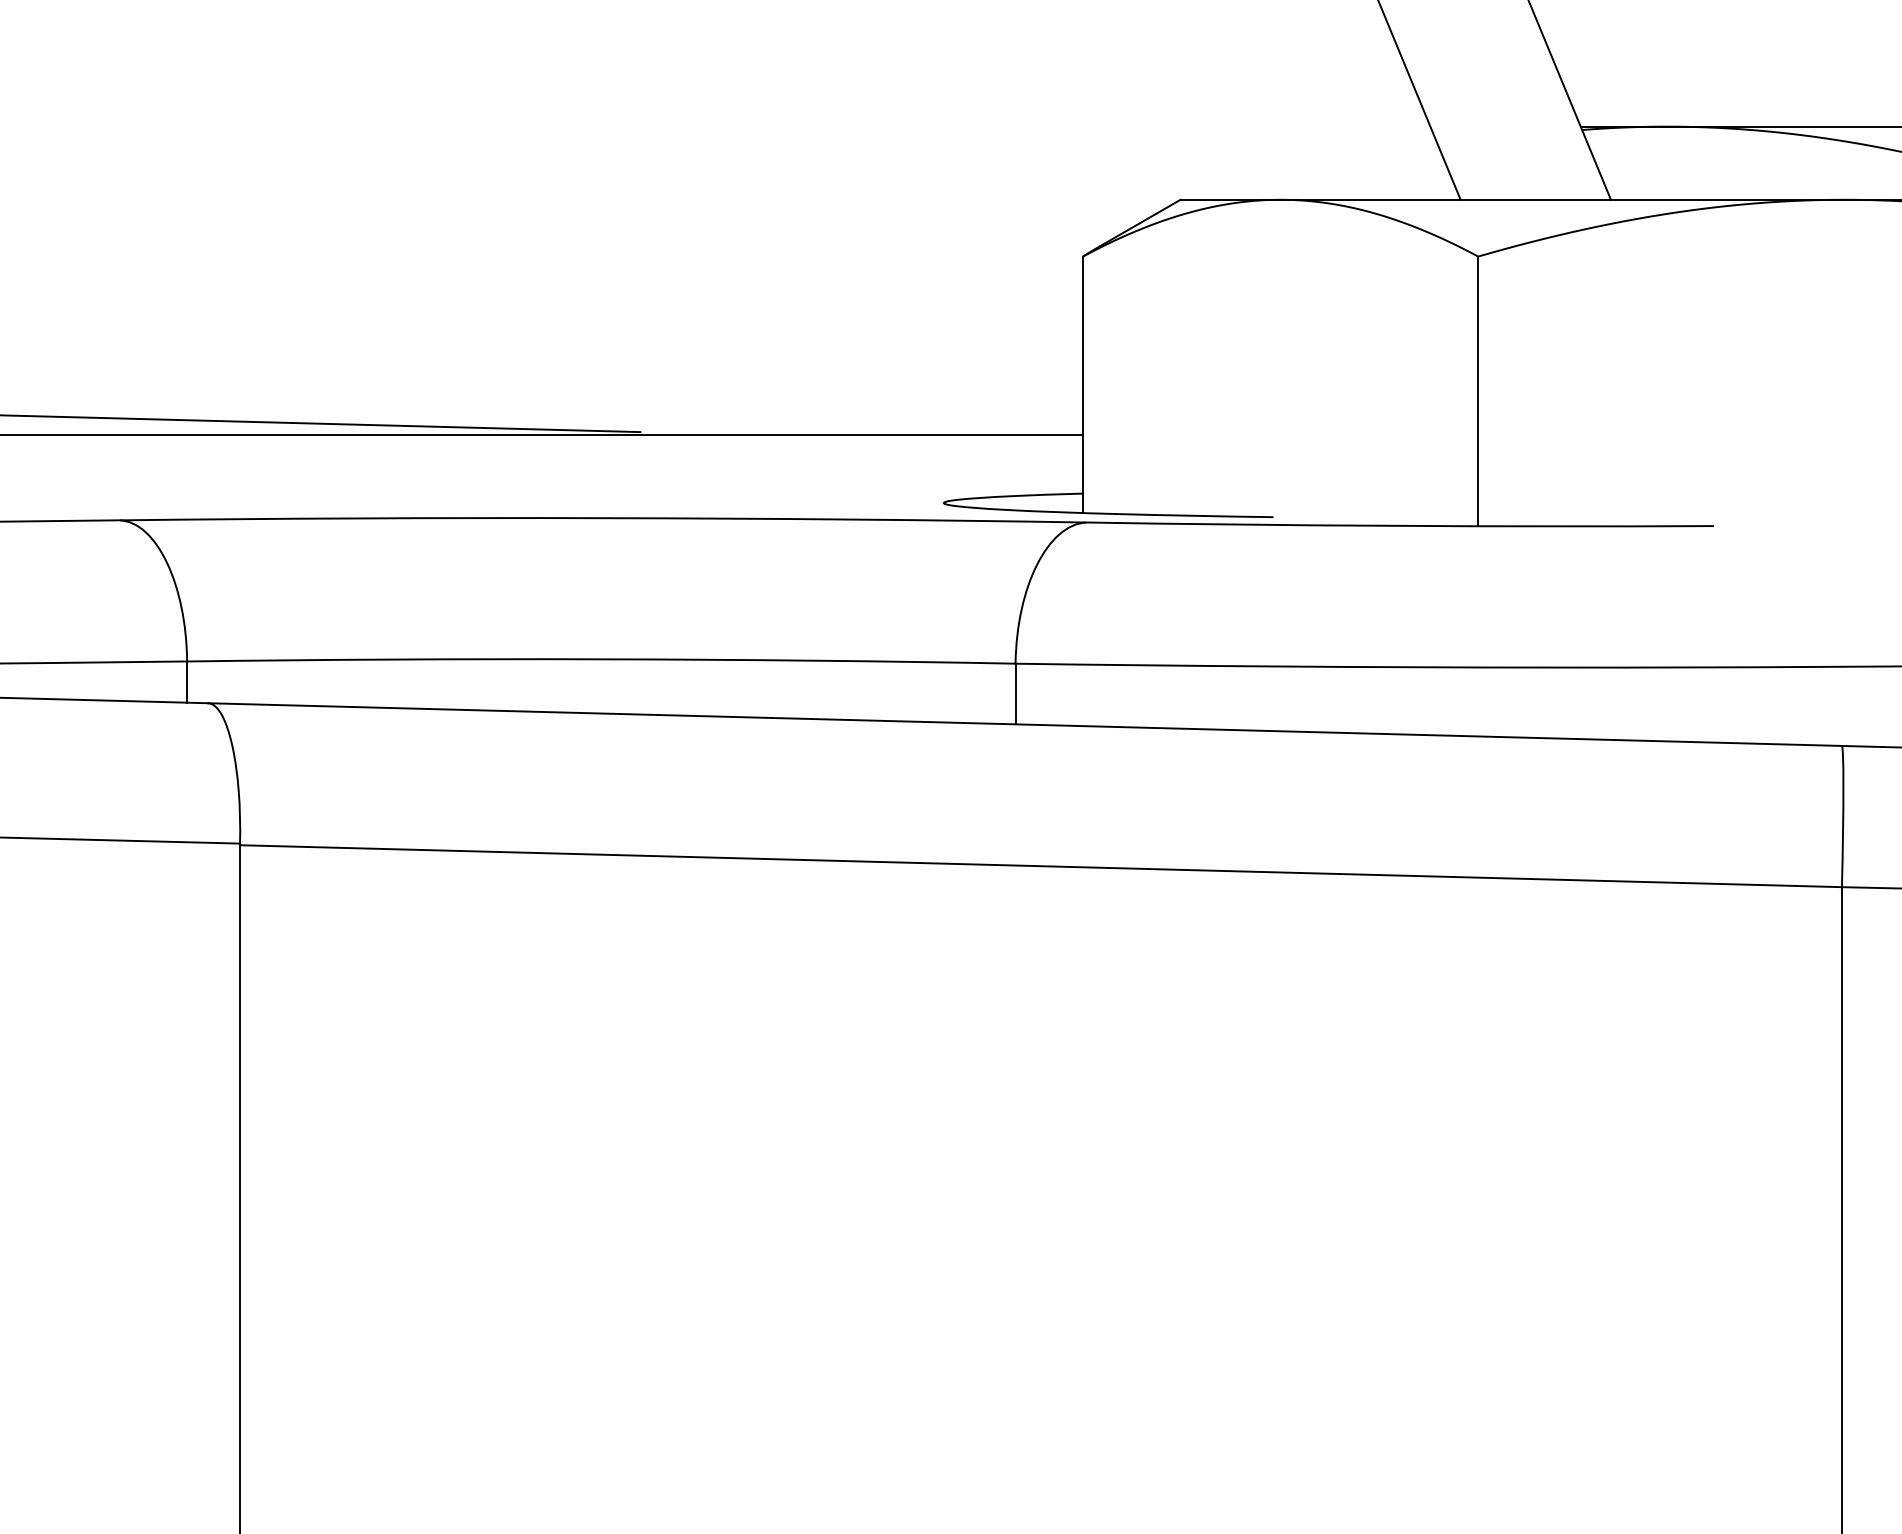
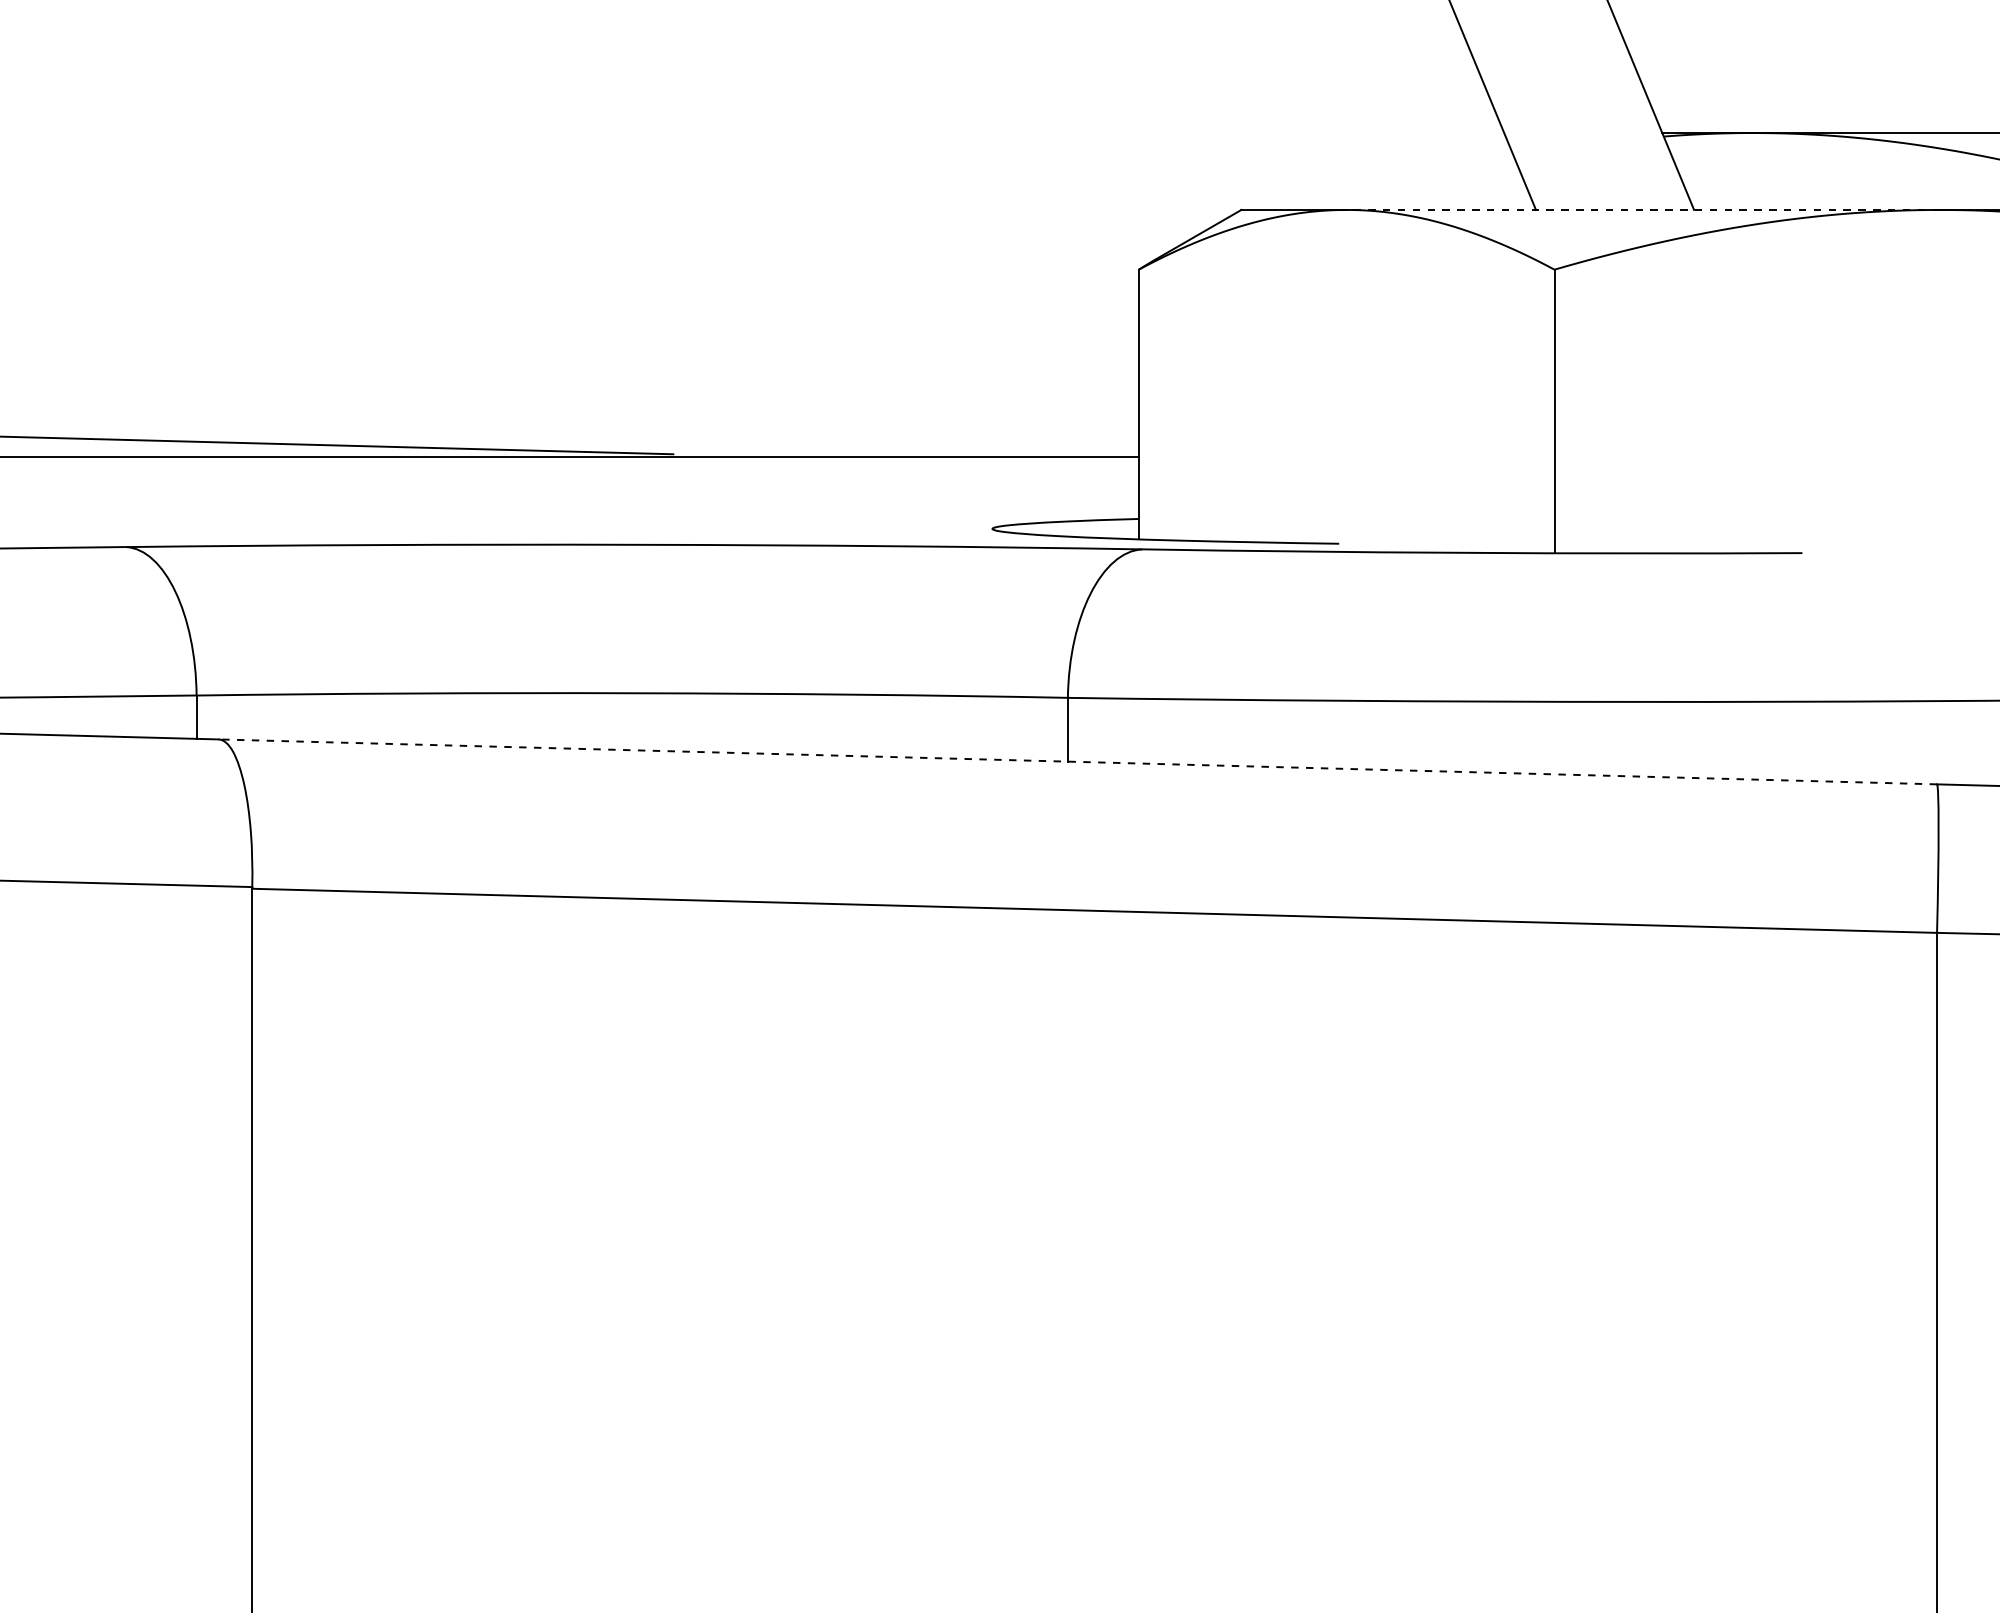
line: (1562, 199) -> (1643, 209), solid -> dashed
line: (1024, 724) -> (1077, 761), solid -> dashed

